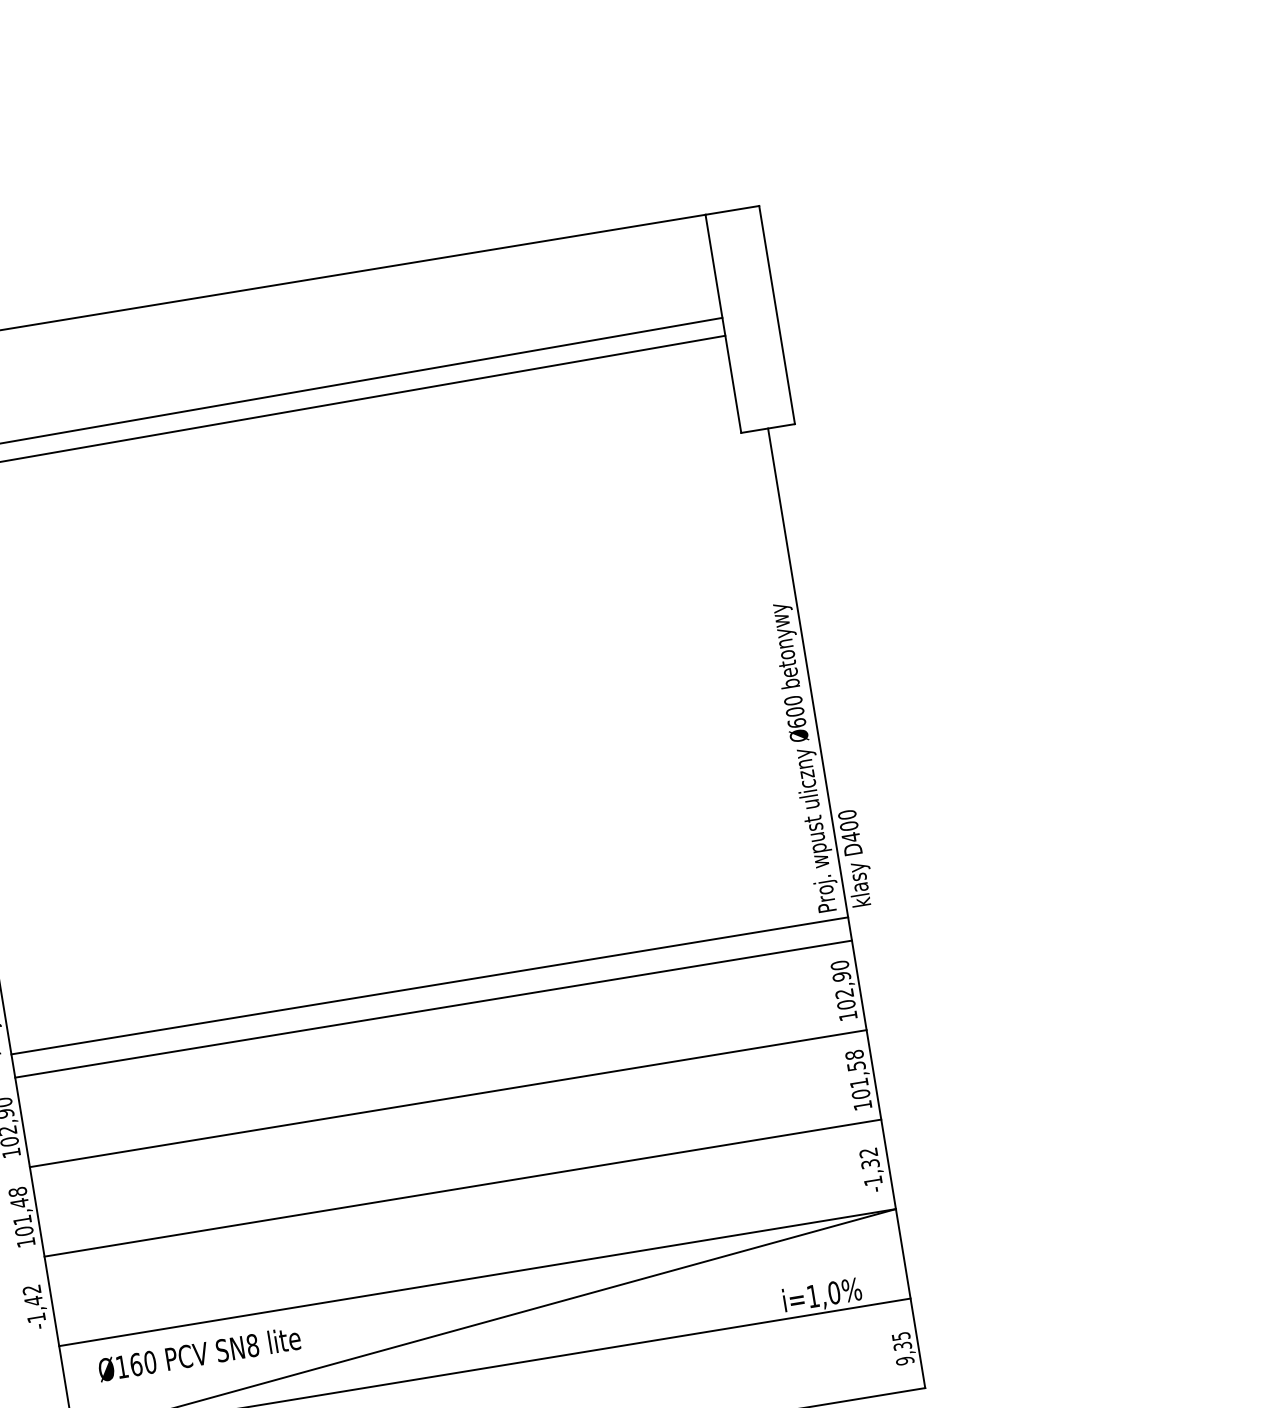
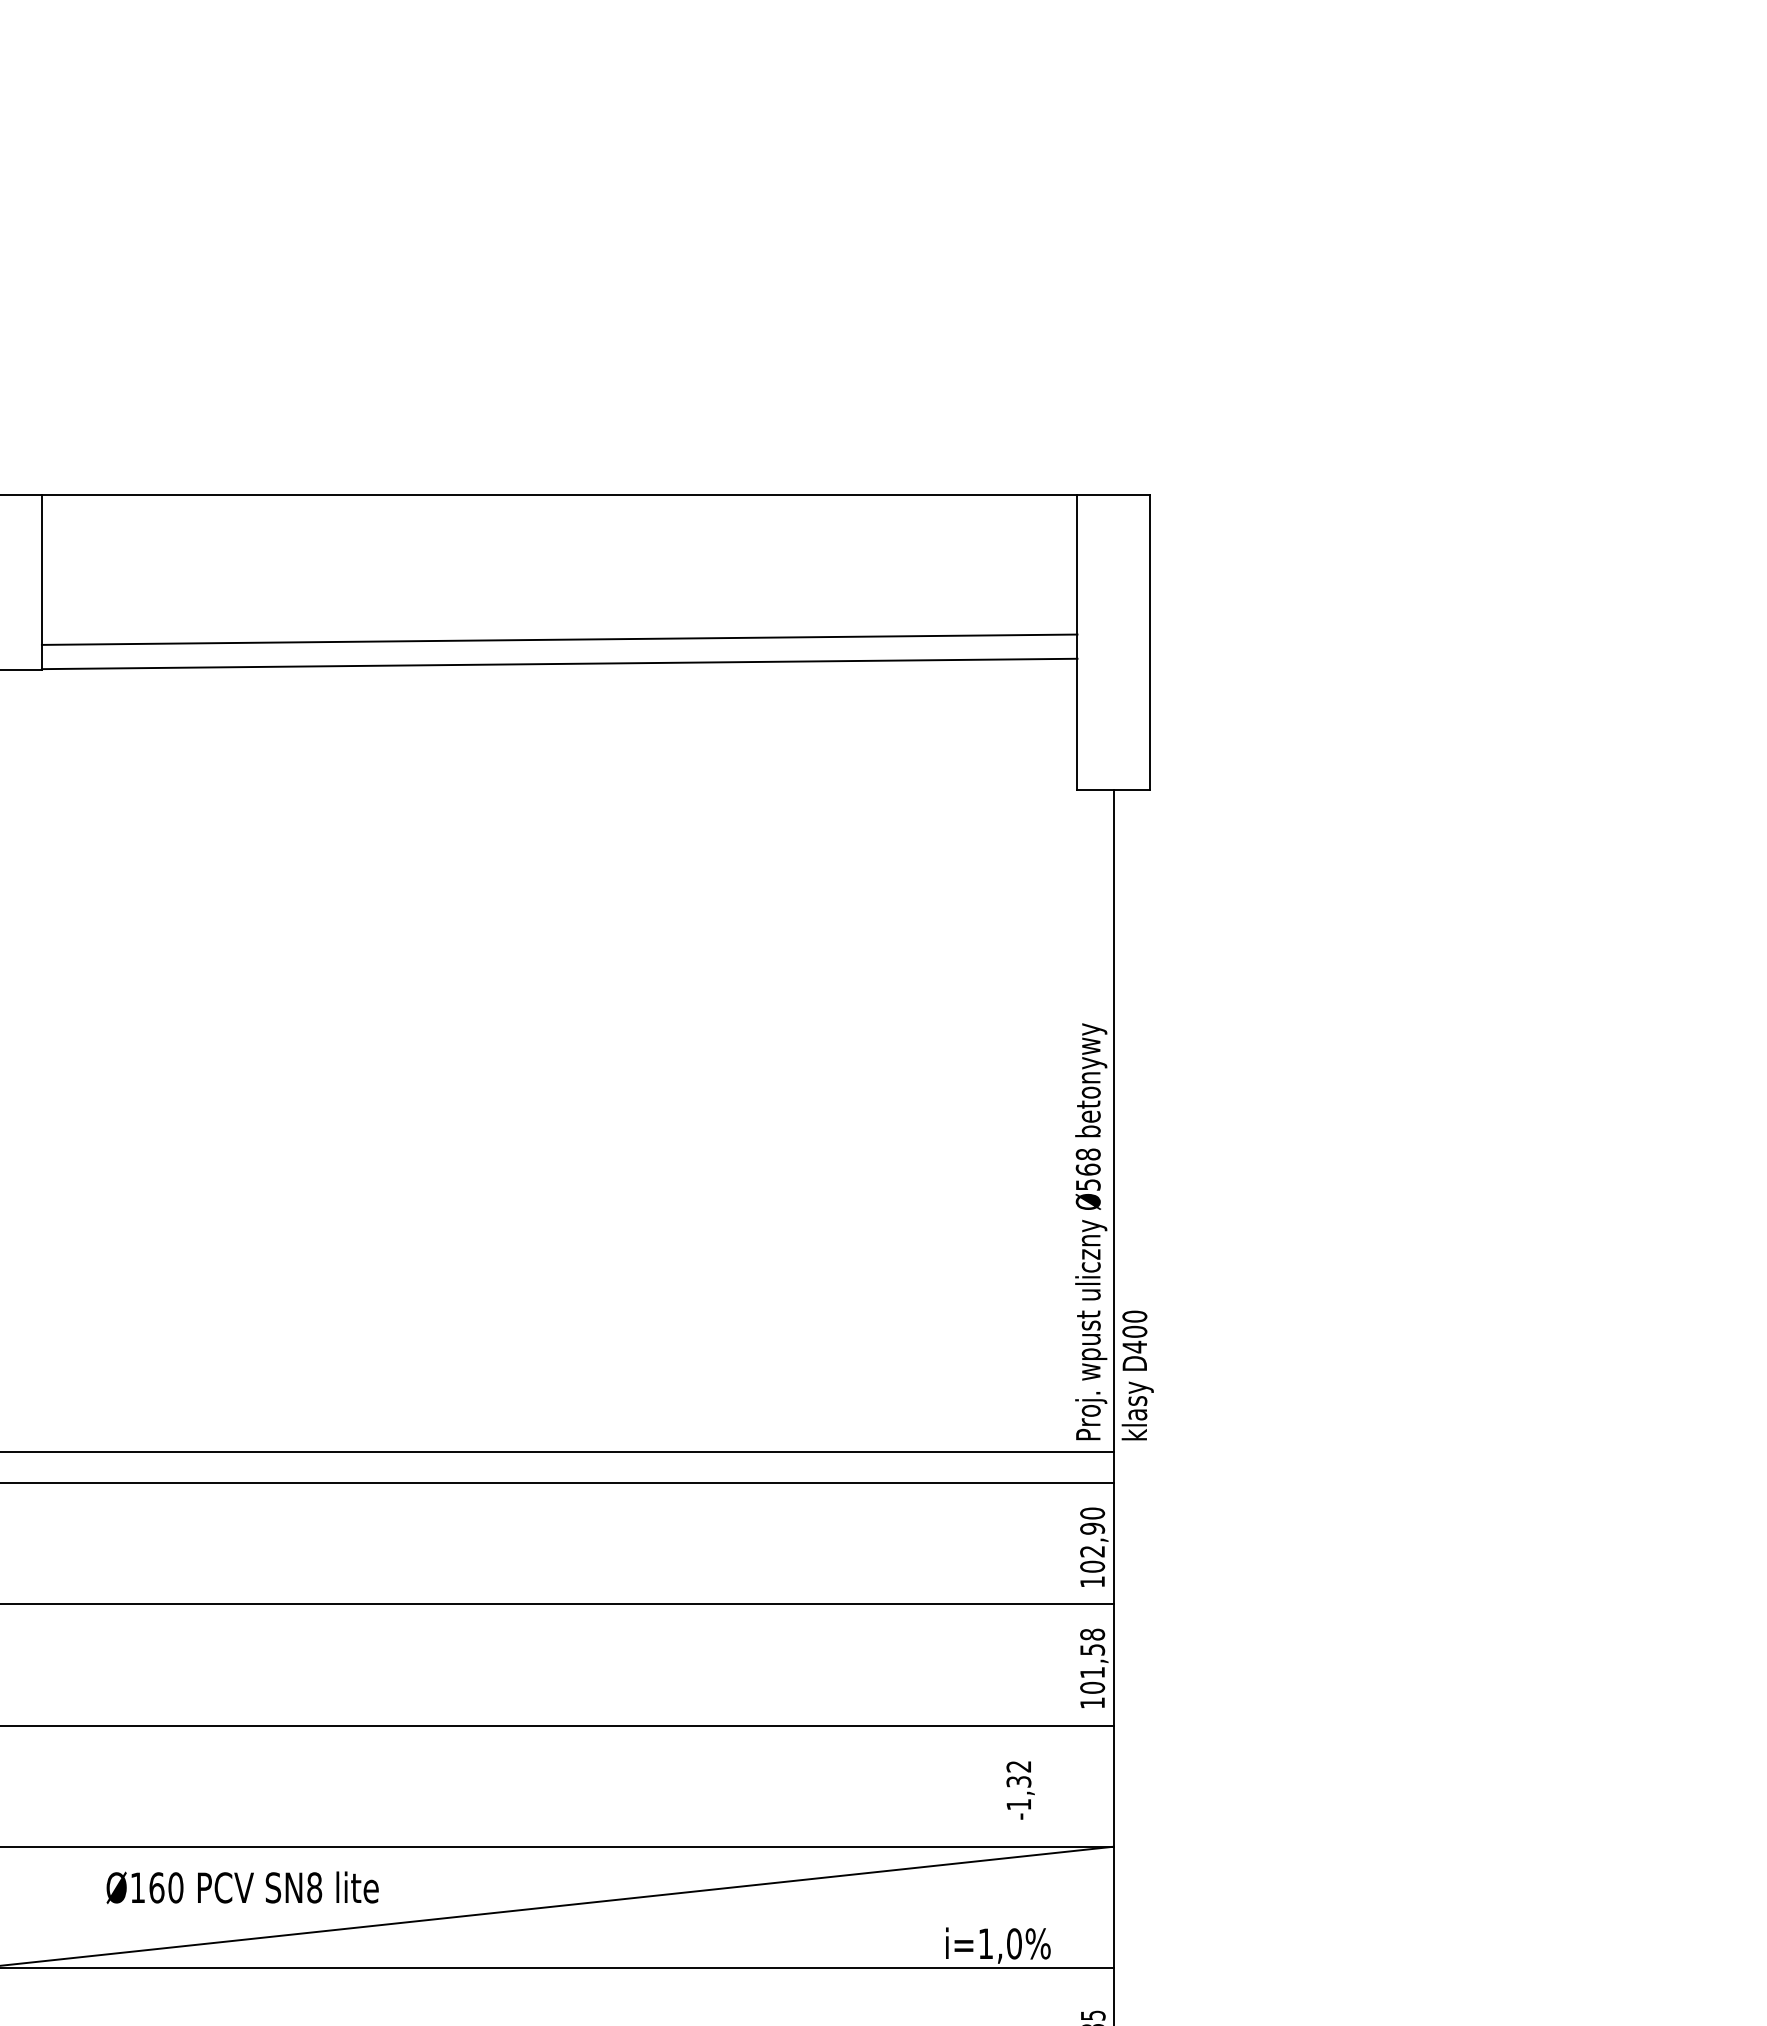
text: (794, 711) -> (1087, 1169), Ø600 -> Ø568
text: (872, 1170) -> (1020, 1790), moved
text: (199, 1354) -> (242, 1887), moved

